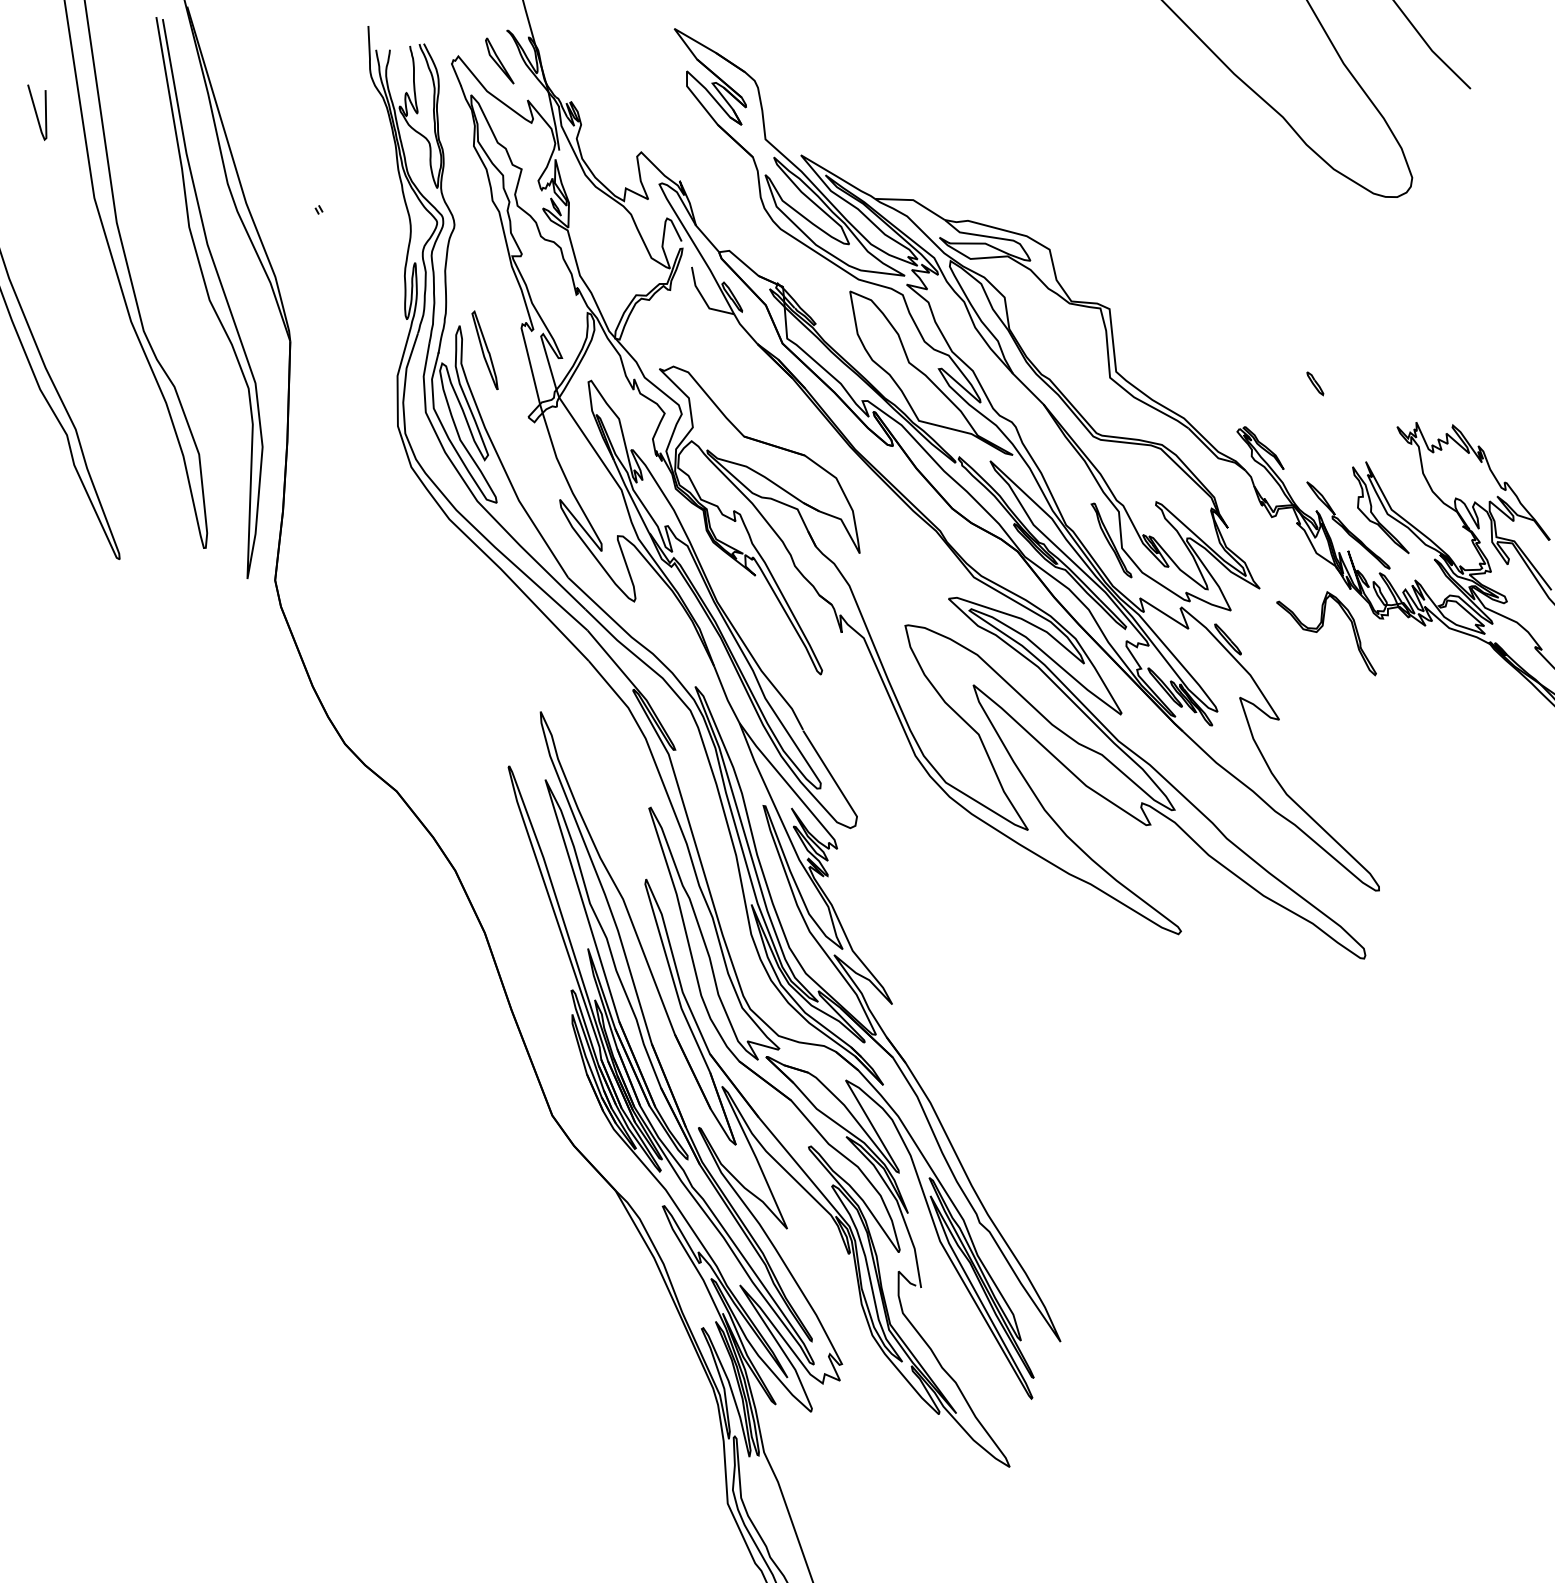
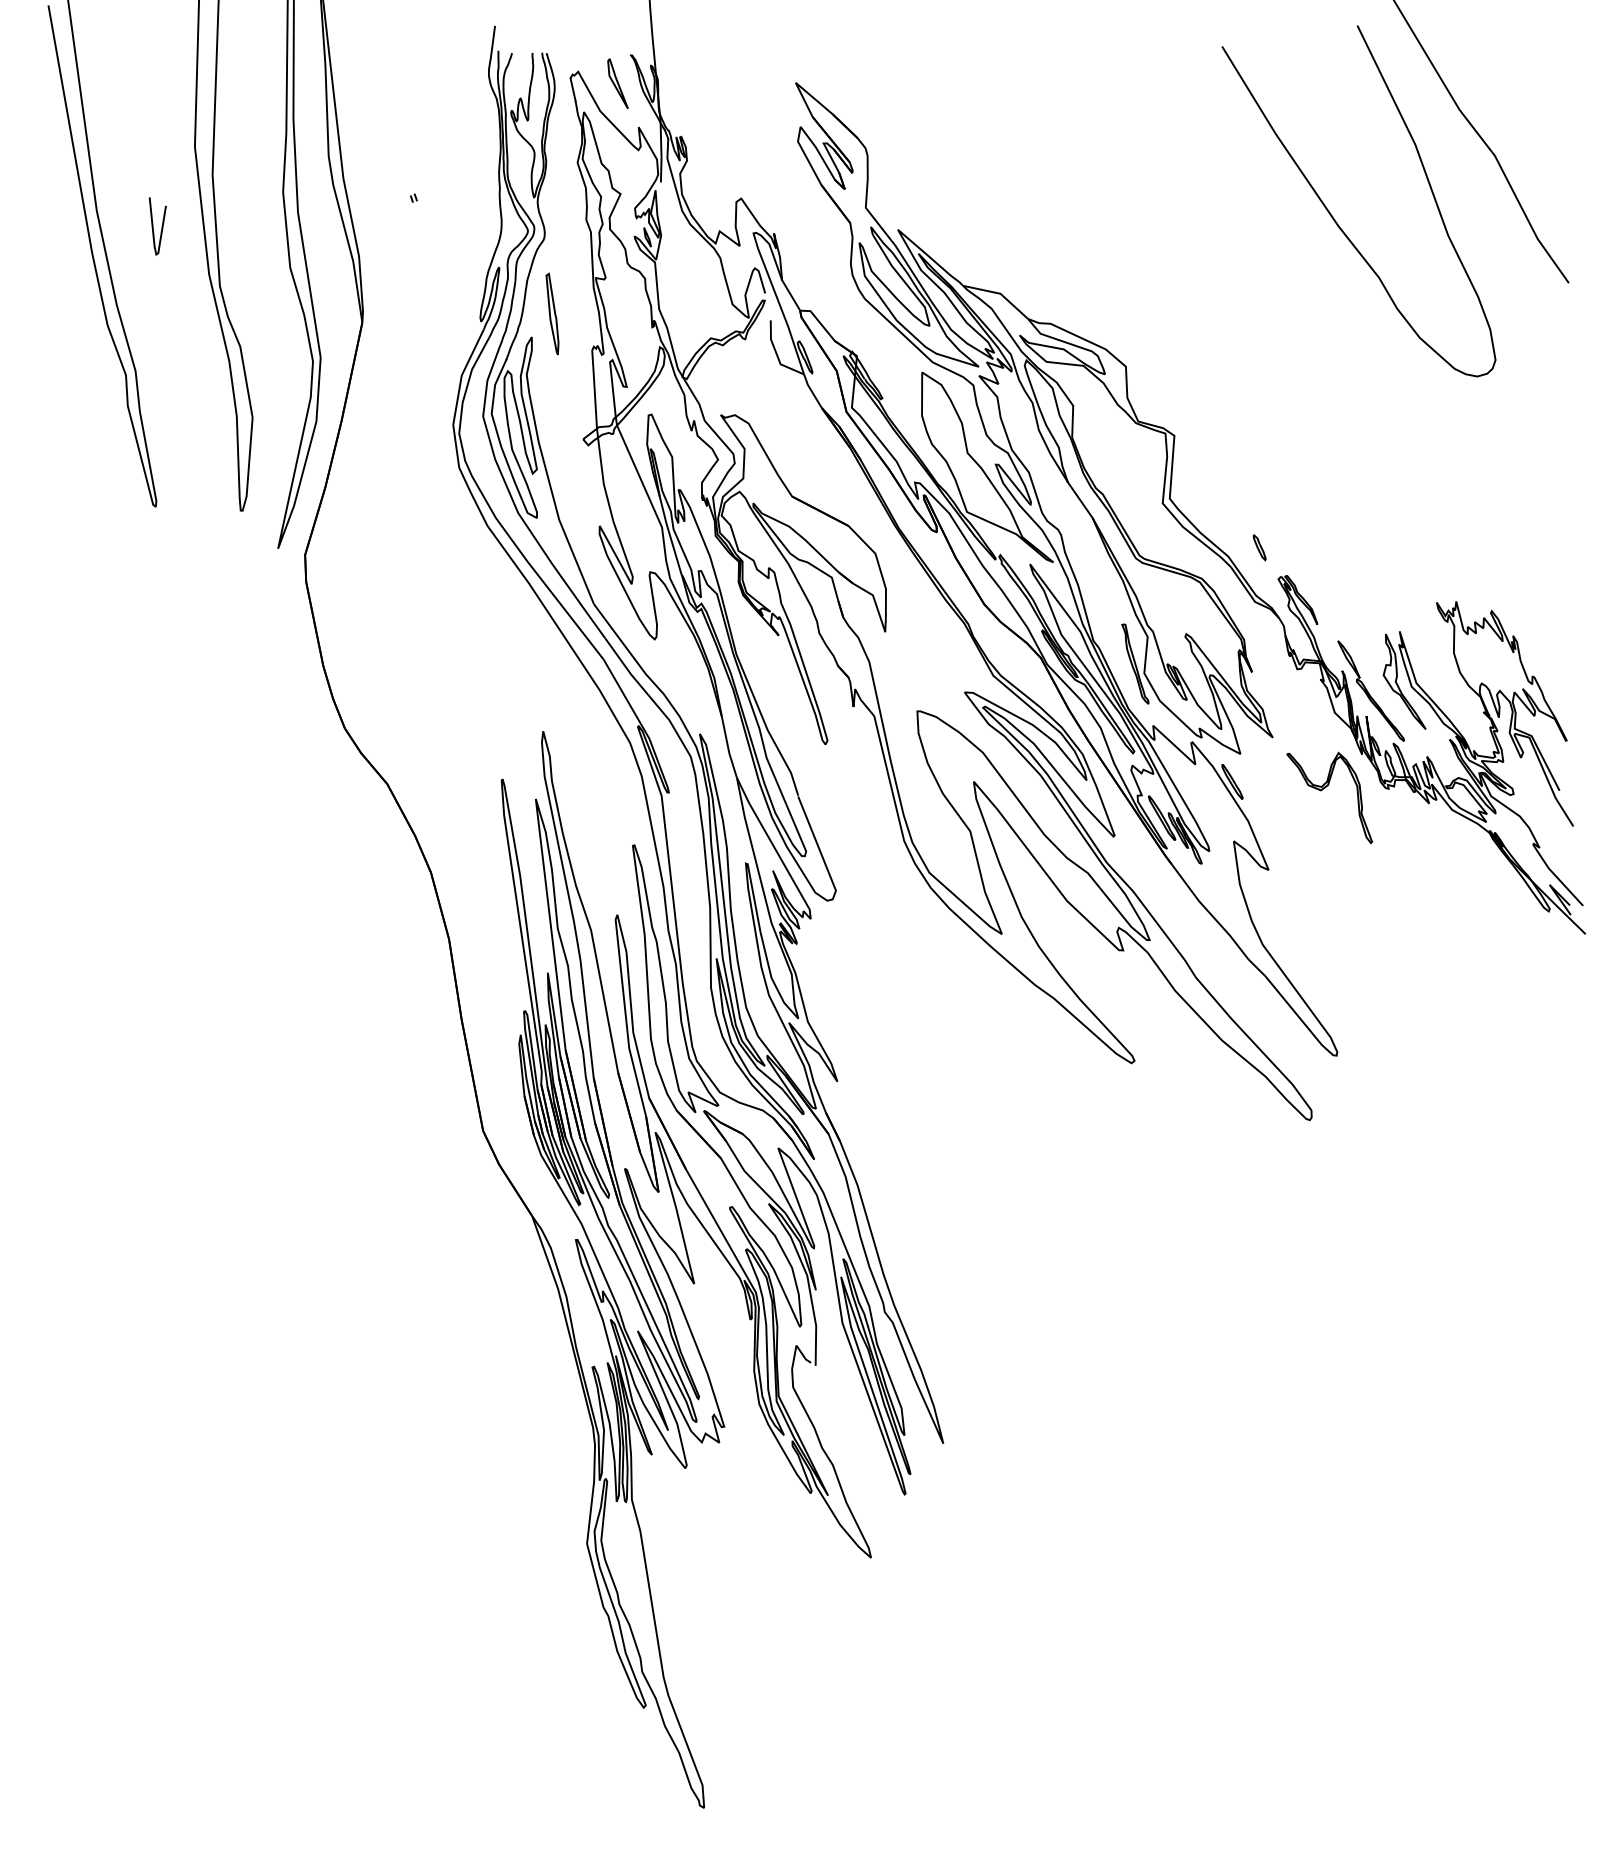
line: (36, 112) -> (153, 226), moved
part: (485, 350) -> (552, 313), moved
curve: (1314, 382) -> (1259, 546), moved

